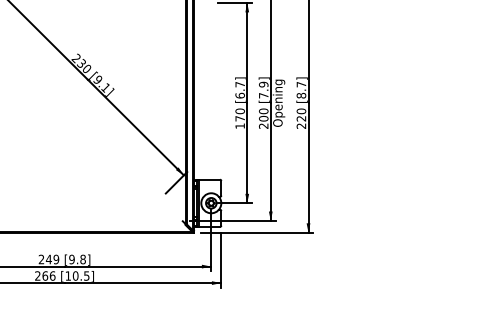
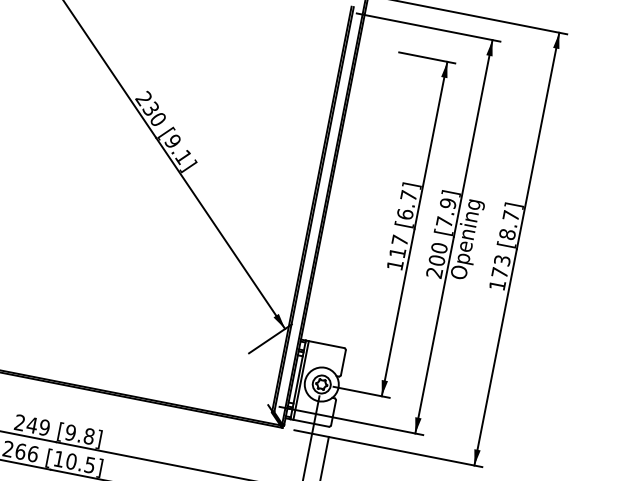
text: (239, 114) -> (397, 245), 170 -> 117
text: (301, 118) -> (500, 272), 220 -> 173

